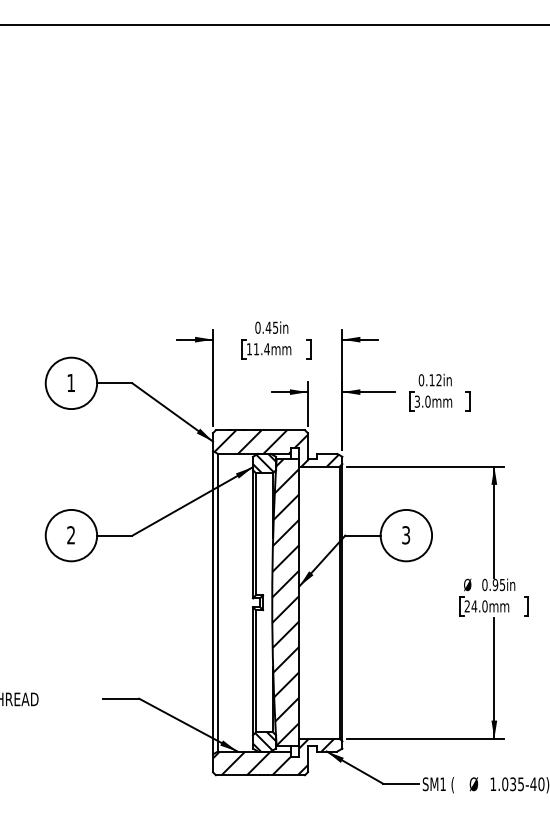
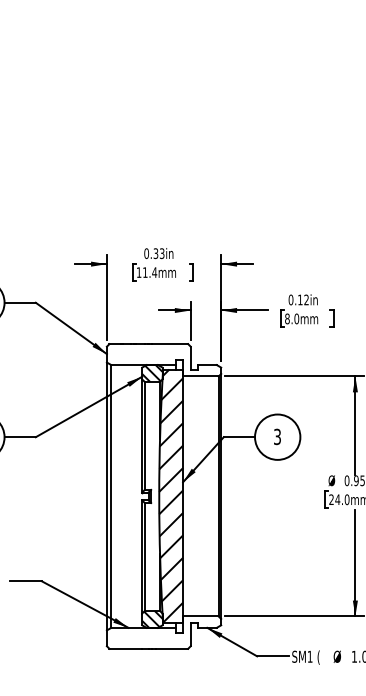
text: (271, 327) -> (158, 253), 0.45in -> 0.33in
text: (417, 401) -> (287, 318), 3.0mm -> 8.0mm
hatch: (276, 448) -> (162, 360), removed
hatch: (273, 756) -> (160, 632), removed

